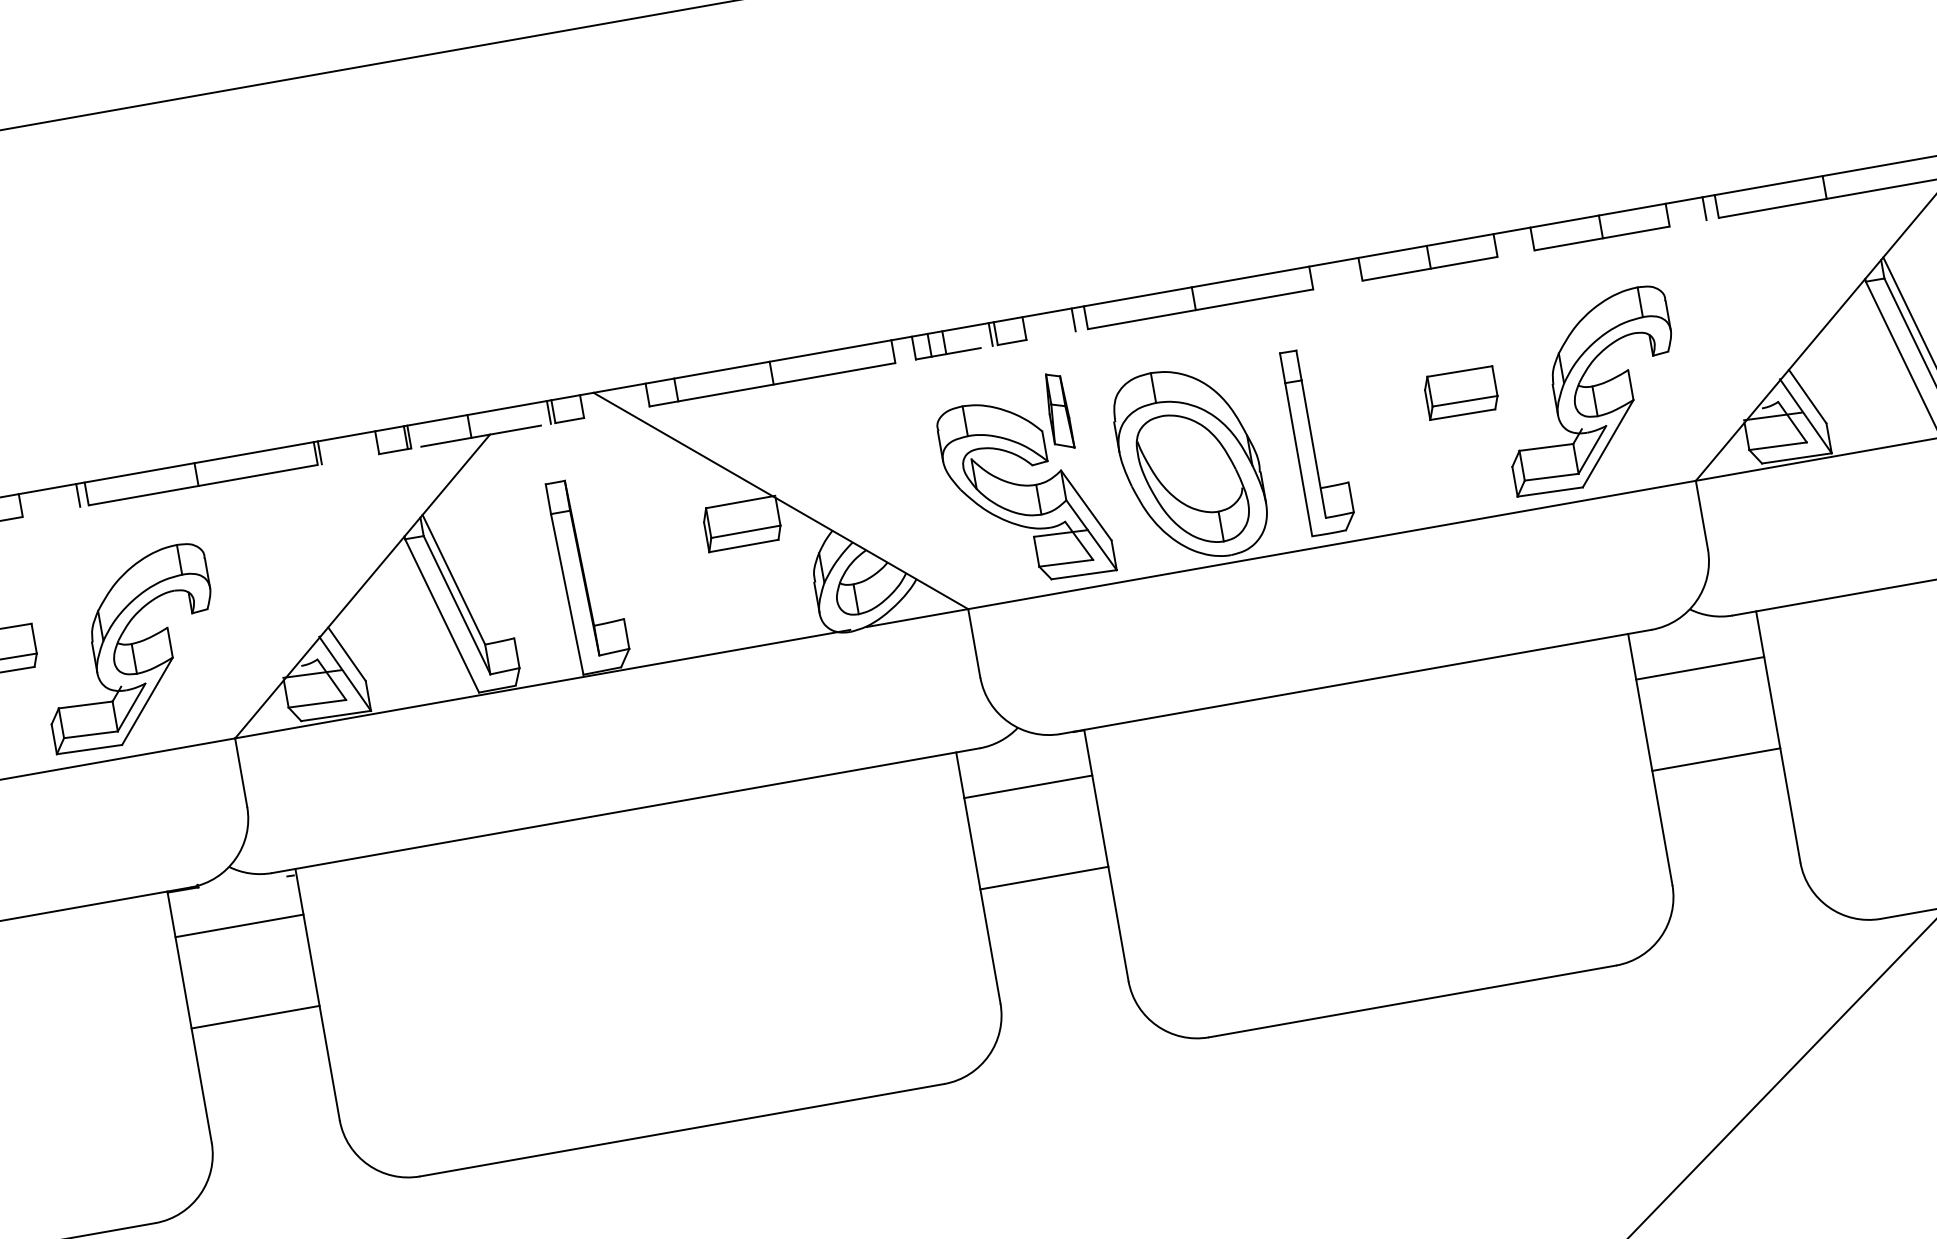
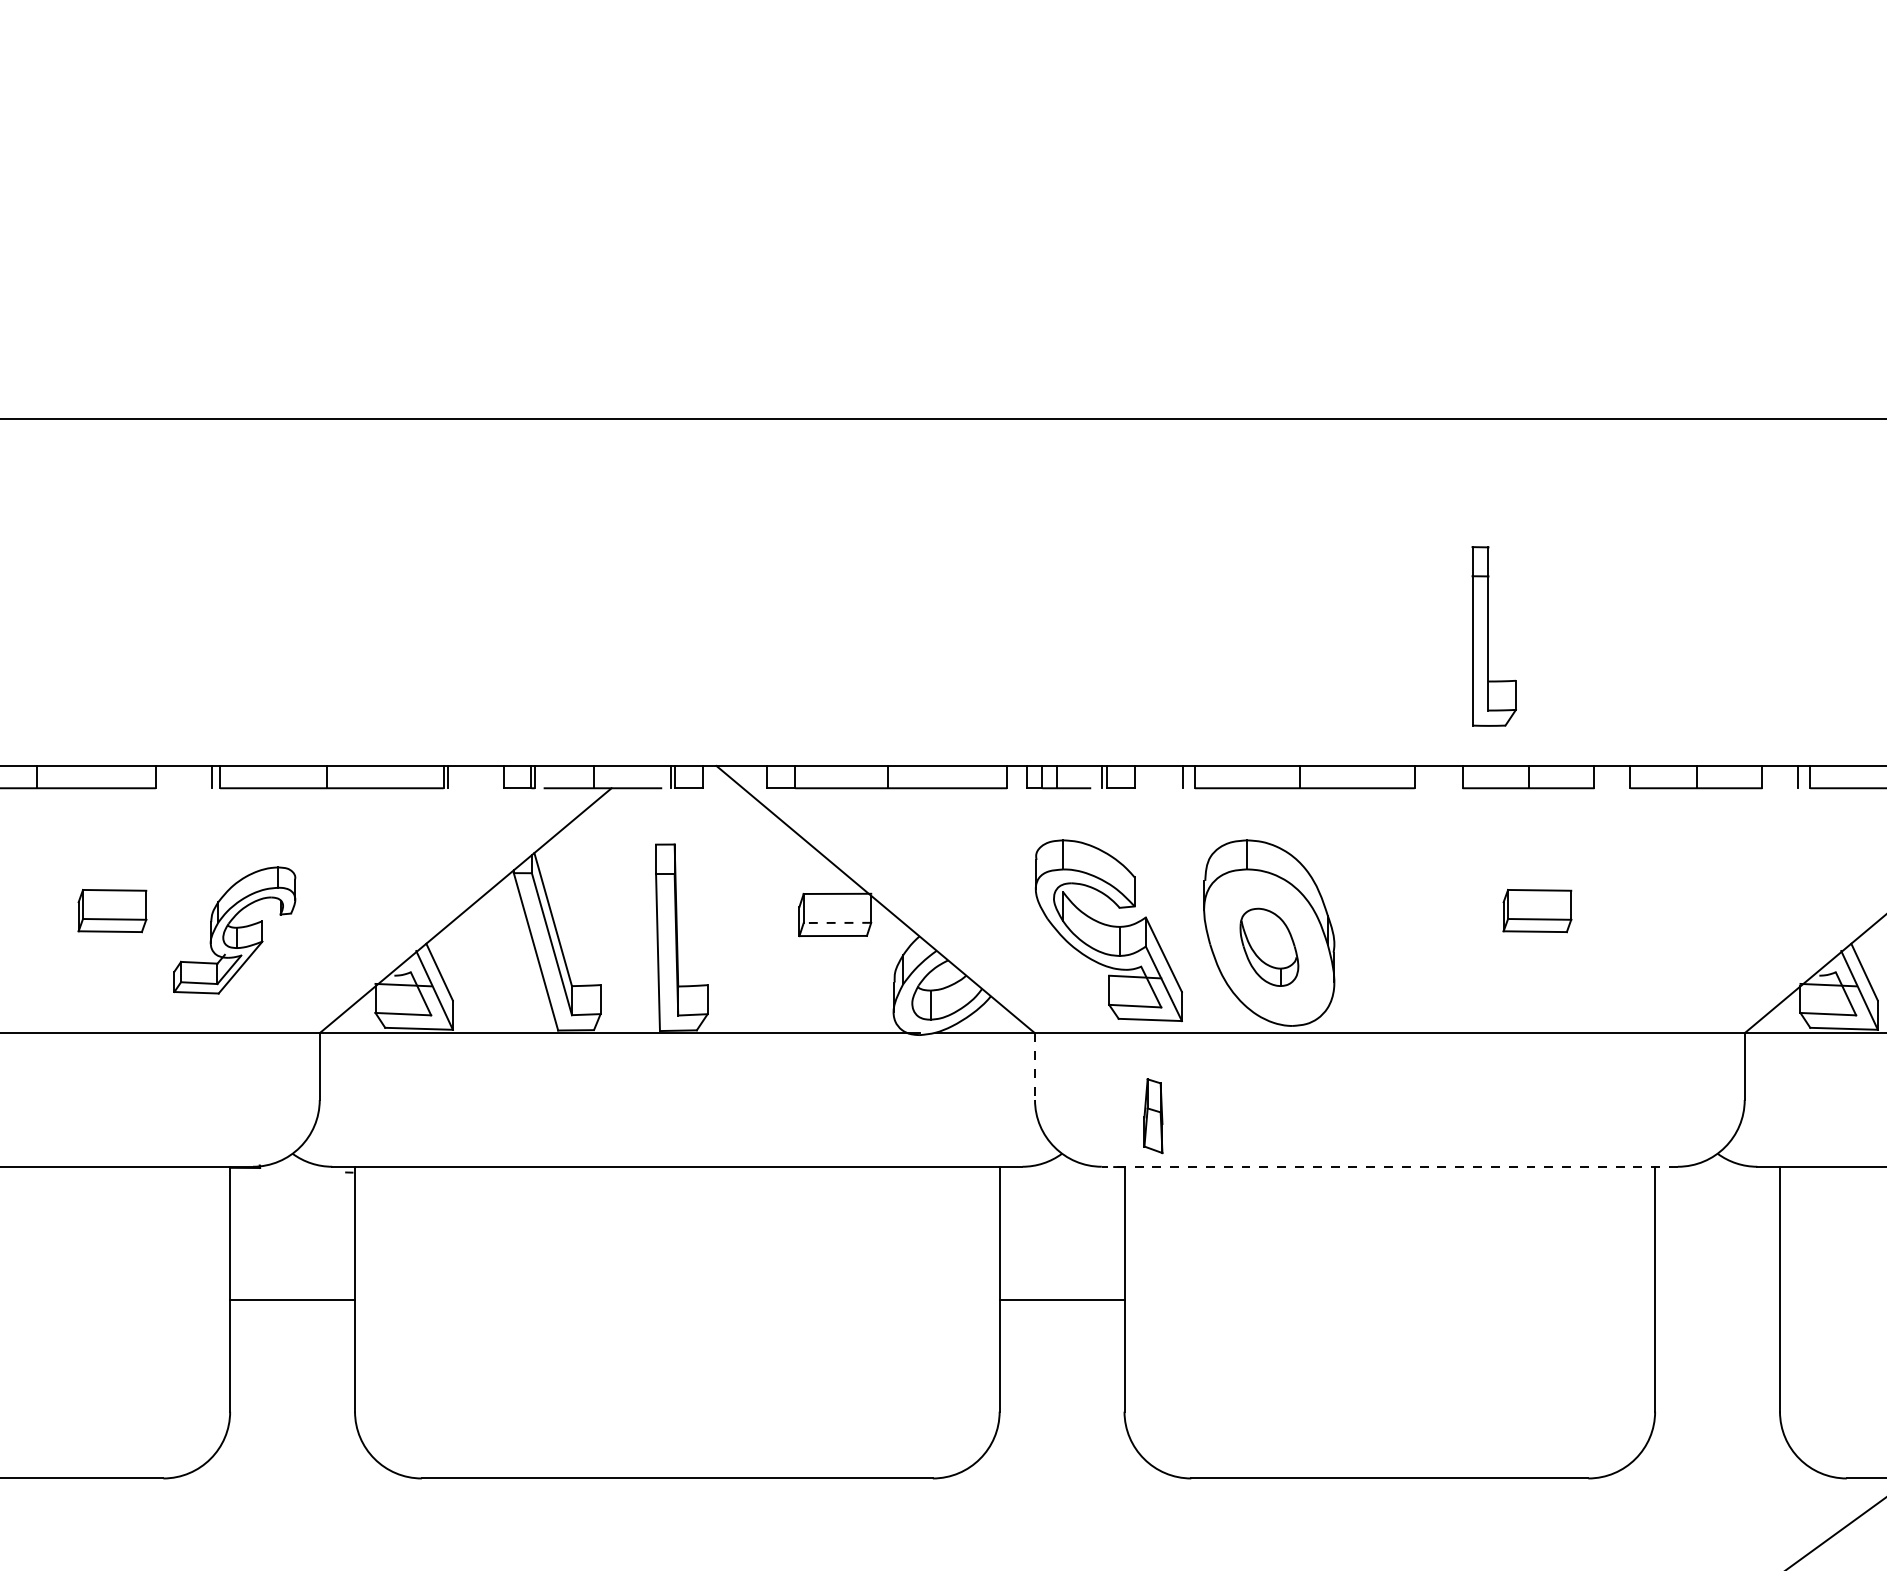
part: (1589, 390) -> (1659, 930), removed
part: (1058, 411) -> (1153, 1116), moved
part: (1317, 441) -> (1493, 636), moved
part: (1193, 478) -> (1269, 947), size x0.6
line: (745, 531) -> (837, 922), solid -> dashed
line: (974, 644) -> (1034, 1067), solid -> dashed
part: (129, 648) -> (234, 930), size x0.7
line: (1700, 668) -> (1717, 1211), removed
line: (1355, 681) -> (1389, 1166), solid -> dashed
line: (1716, 759) -> (1717, 1300), removed
line: (1027, 787) -> (1061, 1211), removed
line: (239, 926) -> (292, 1211), removed

